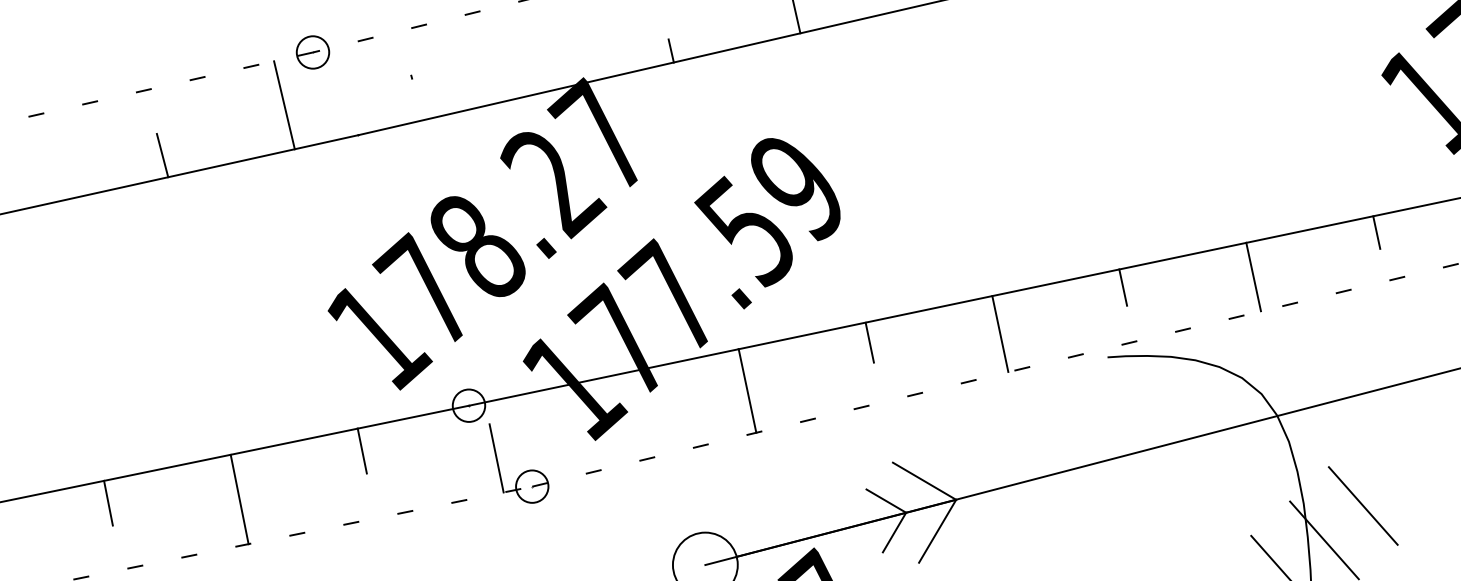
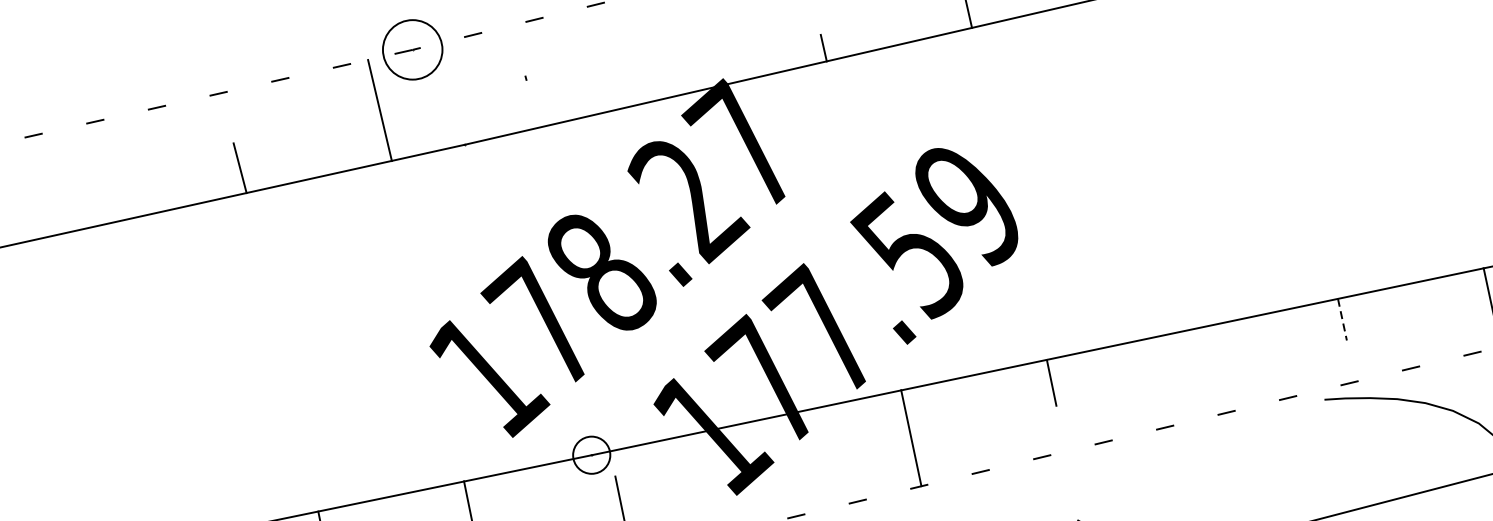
circle: (312, 52) -> (412, 49), size x1.6
line: (1123, 287) -> (1342, 319), solid -> dashed
line: (1000, 333) -> (1201, 372), removed

